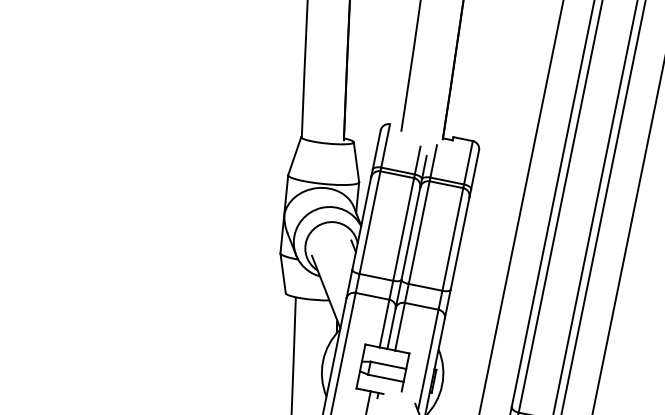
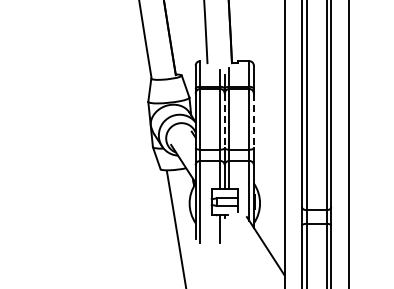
line: (410, 234) -> (224, 121), solid -> dashed
line: (459, 244) -> (253, 121), solid -> dashed

